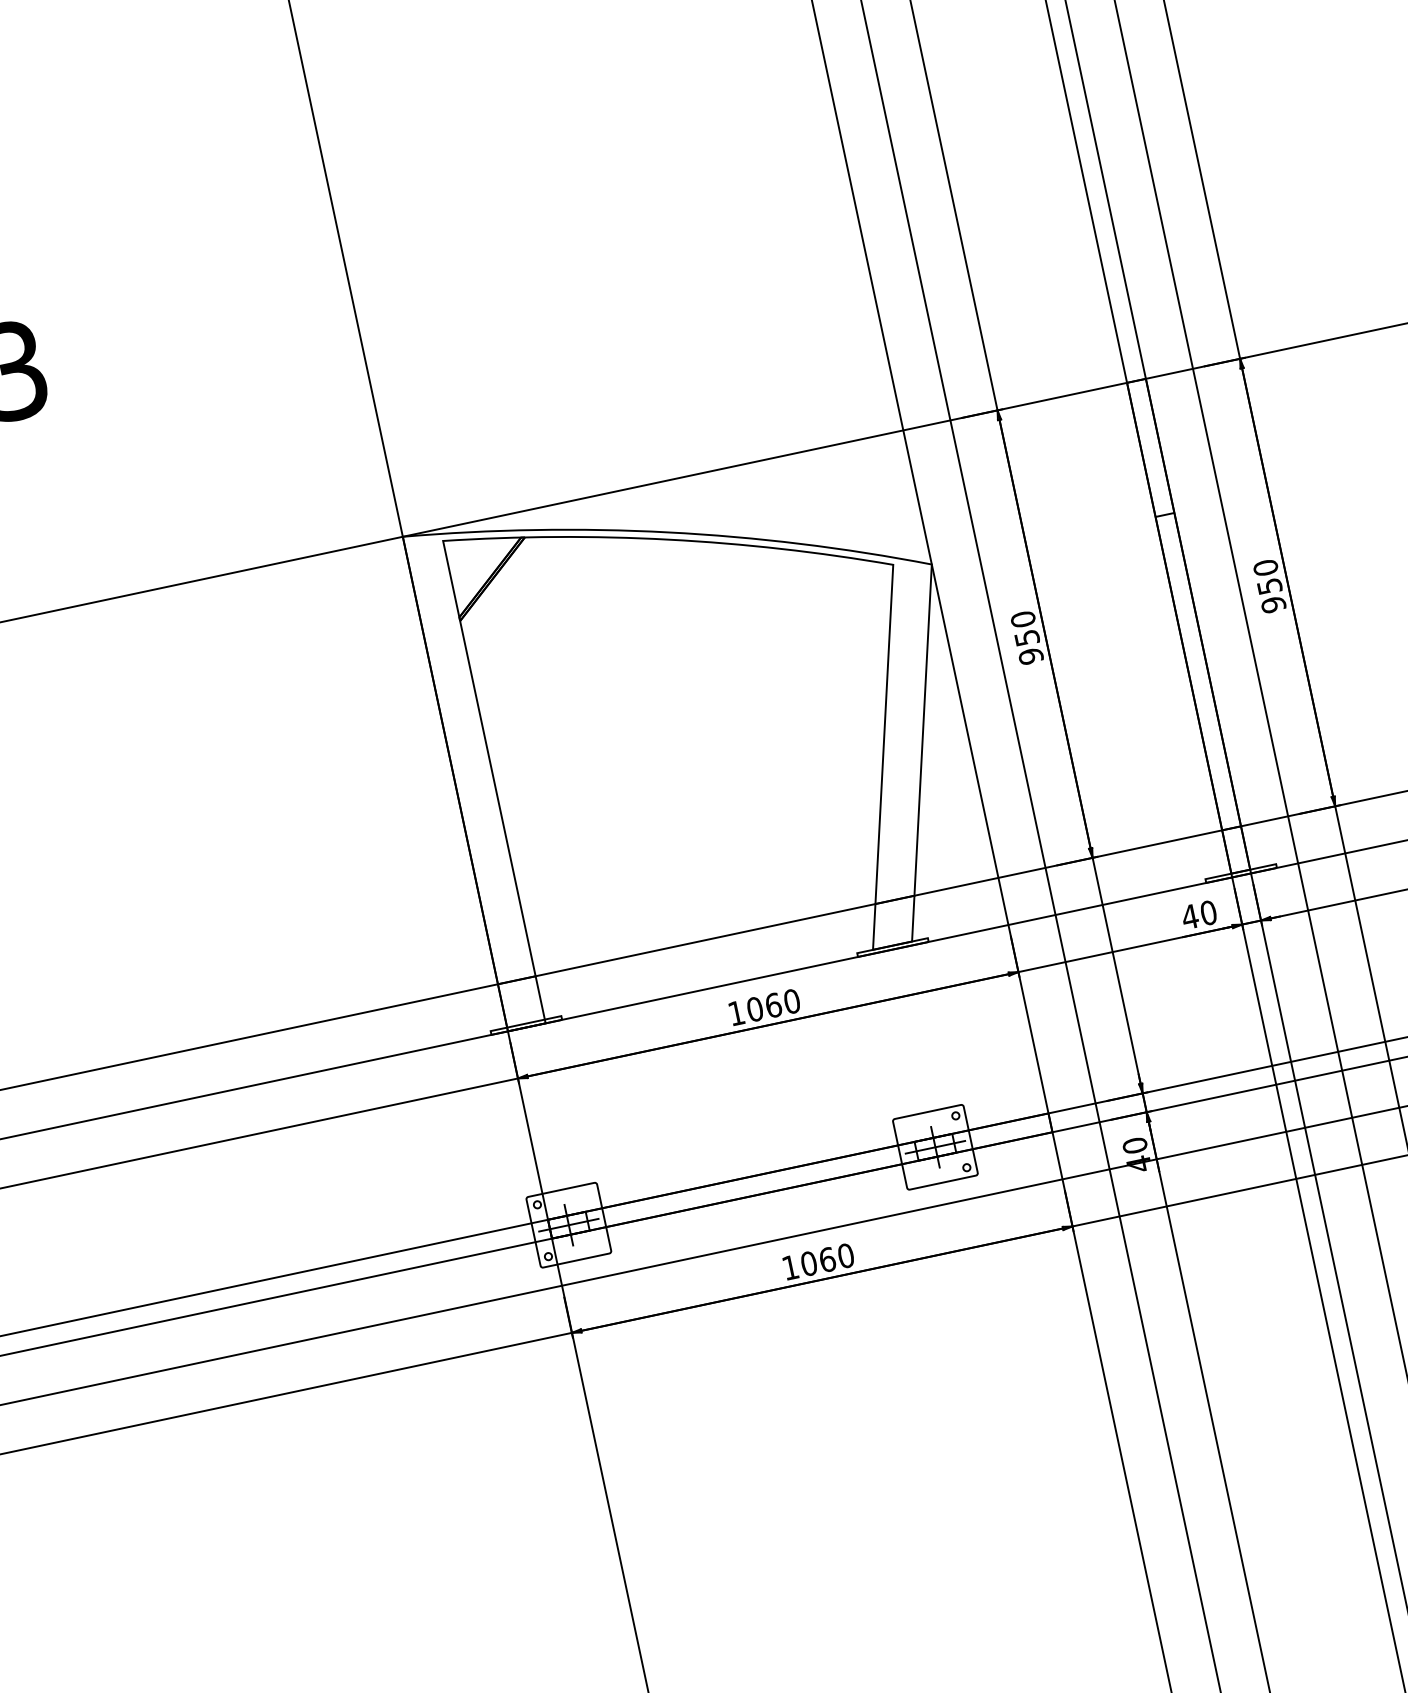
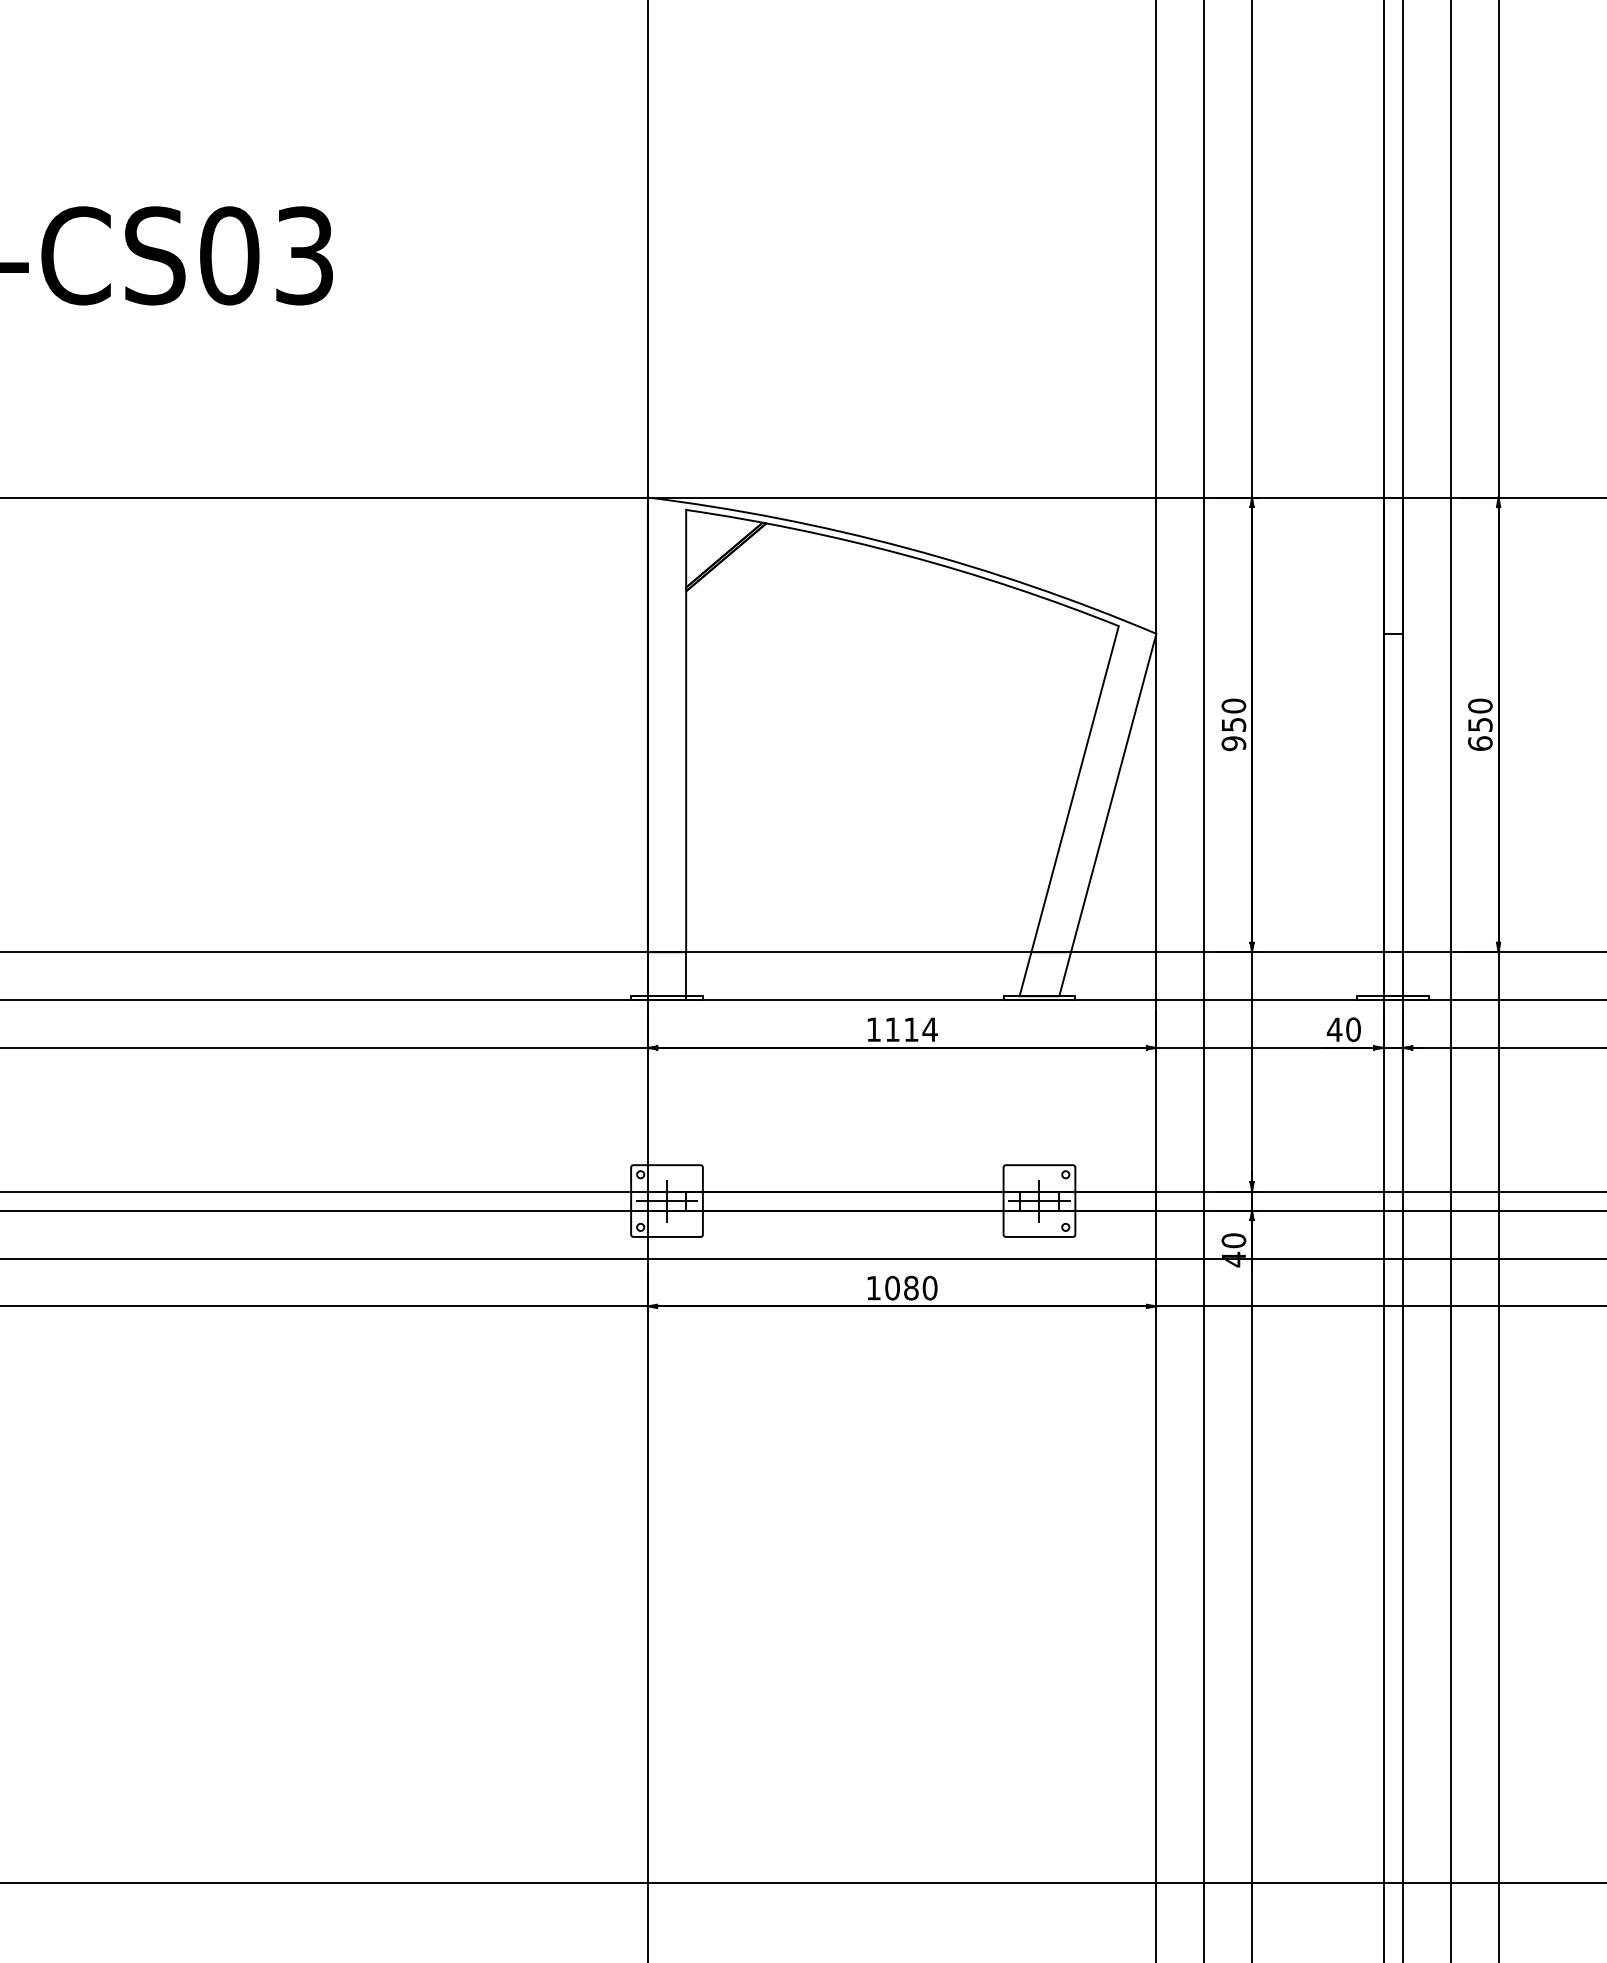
text: (1273, 604) -> (1480, 743), 950 -> 650
text: (773, 1005) -> (911, 1029), 1060 -> 1114
text: (827, 1259) -> (911, 1287), 1060 -> 1080

